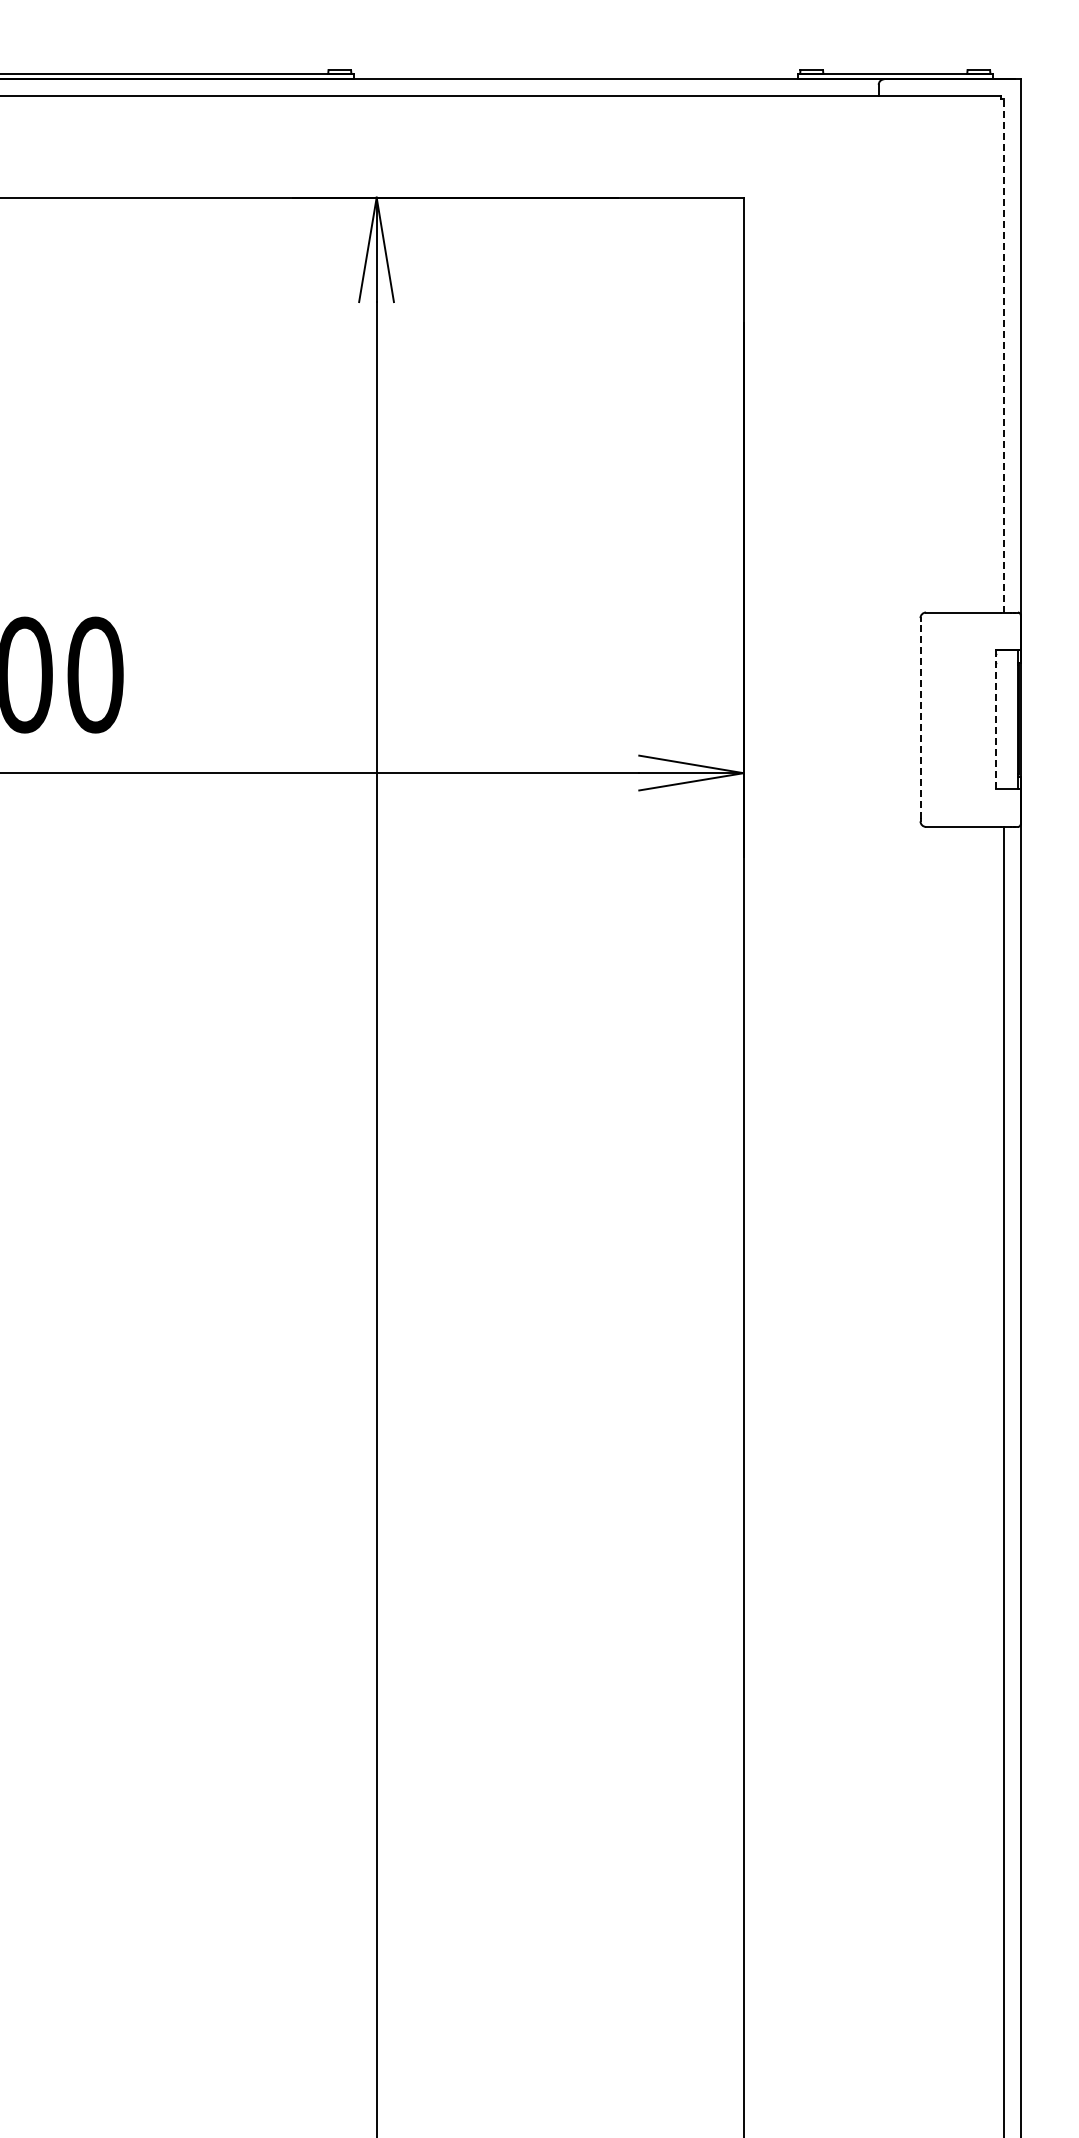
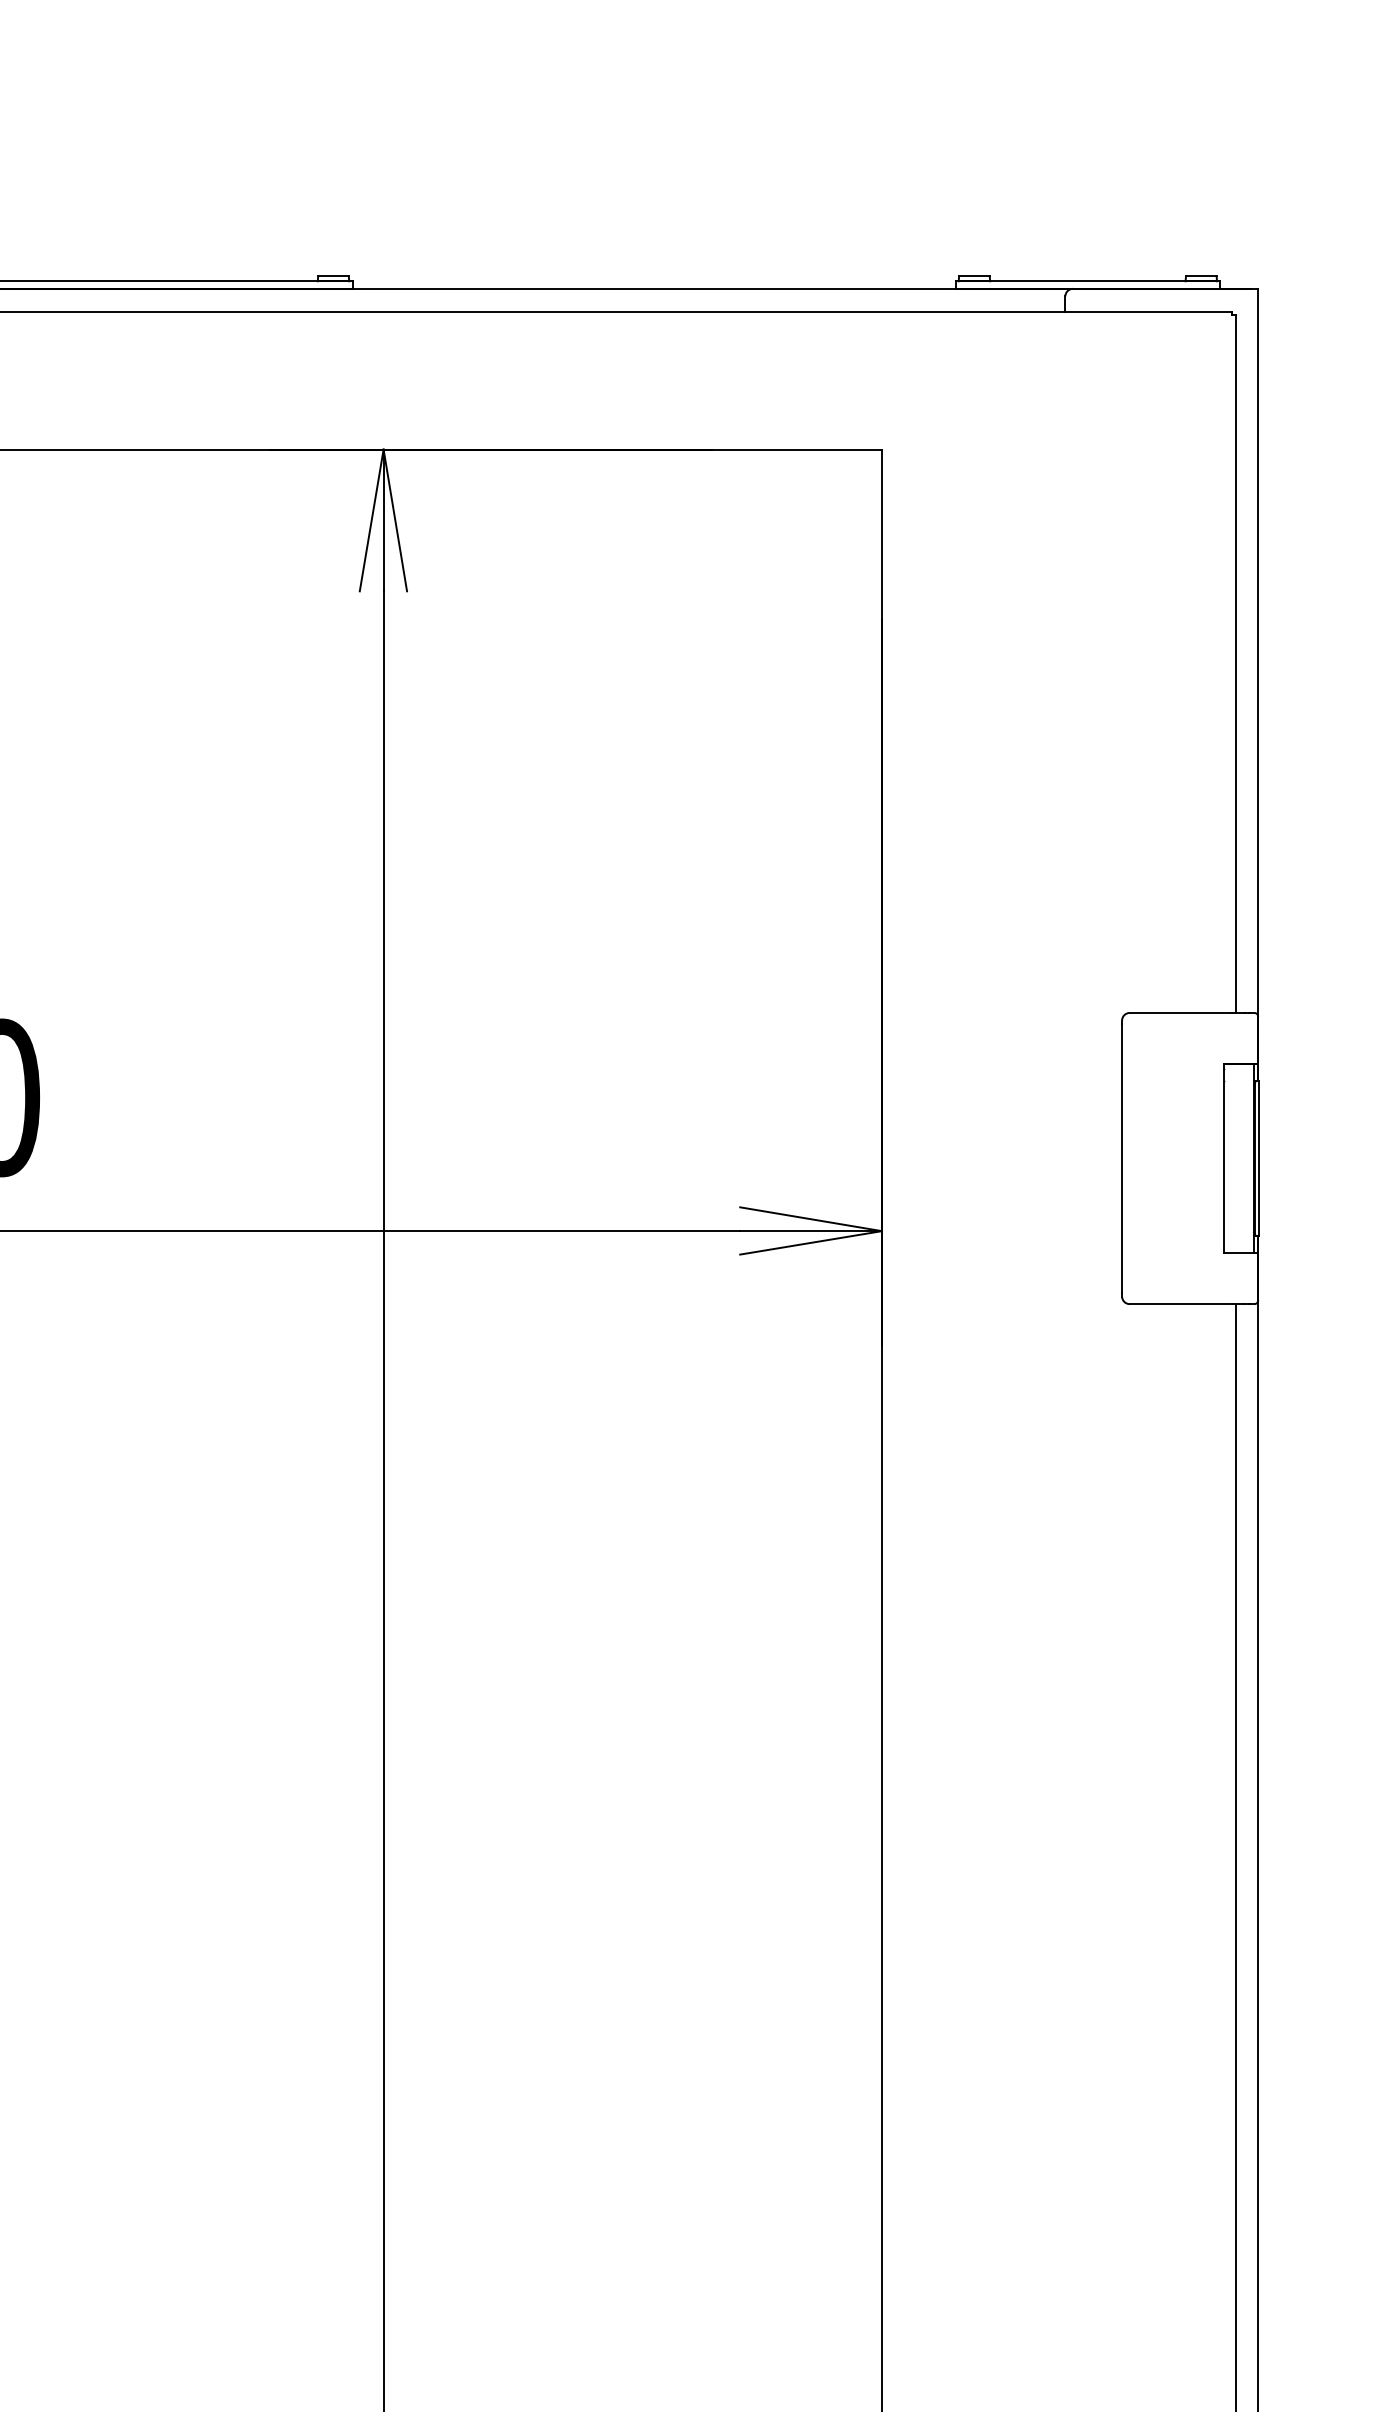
line: (1004, 355) -> (1236, 663), dashed -> solid
line: (920, 719) -> (1122, 1158), dashed -> solid
line: (995, 719) -> (1223, 1158), dashed -> solid

